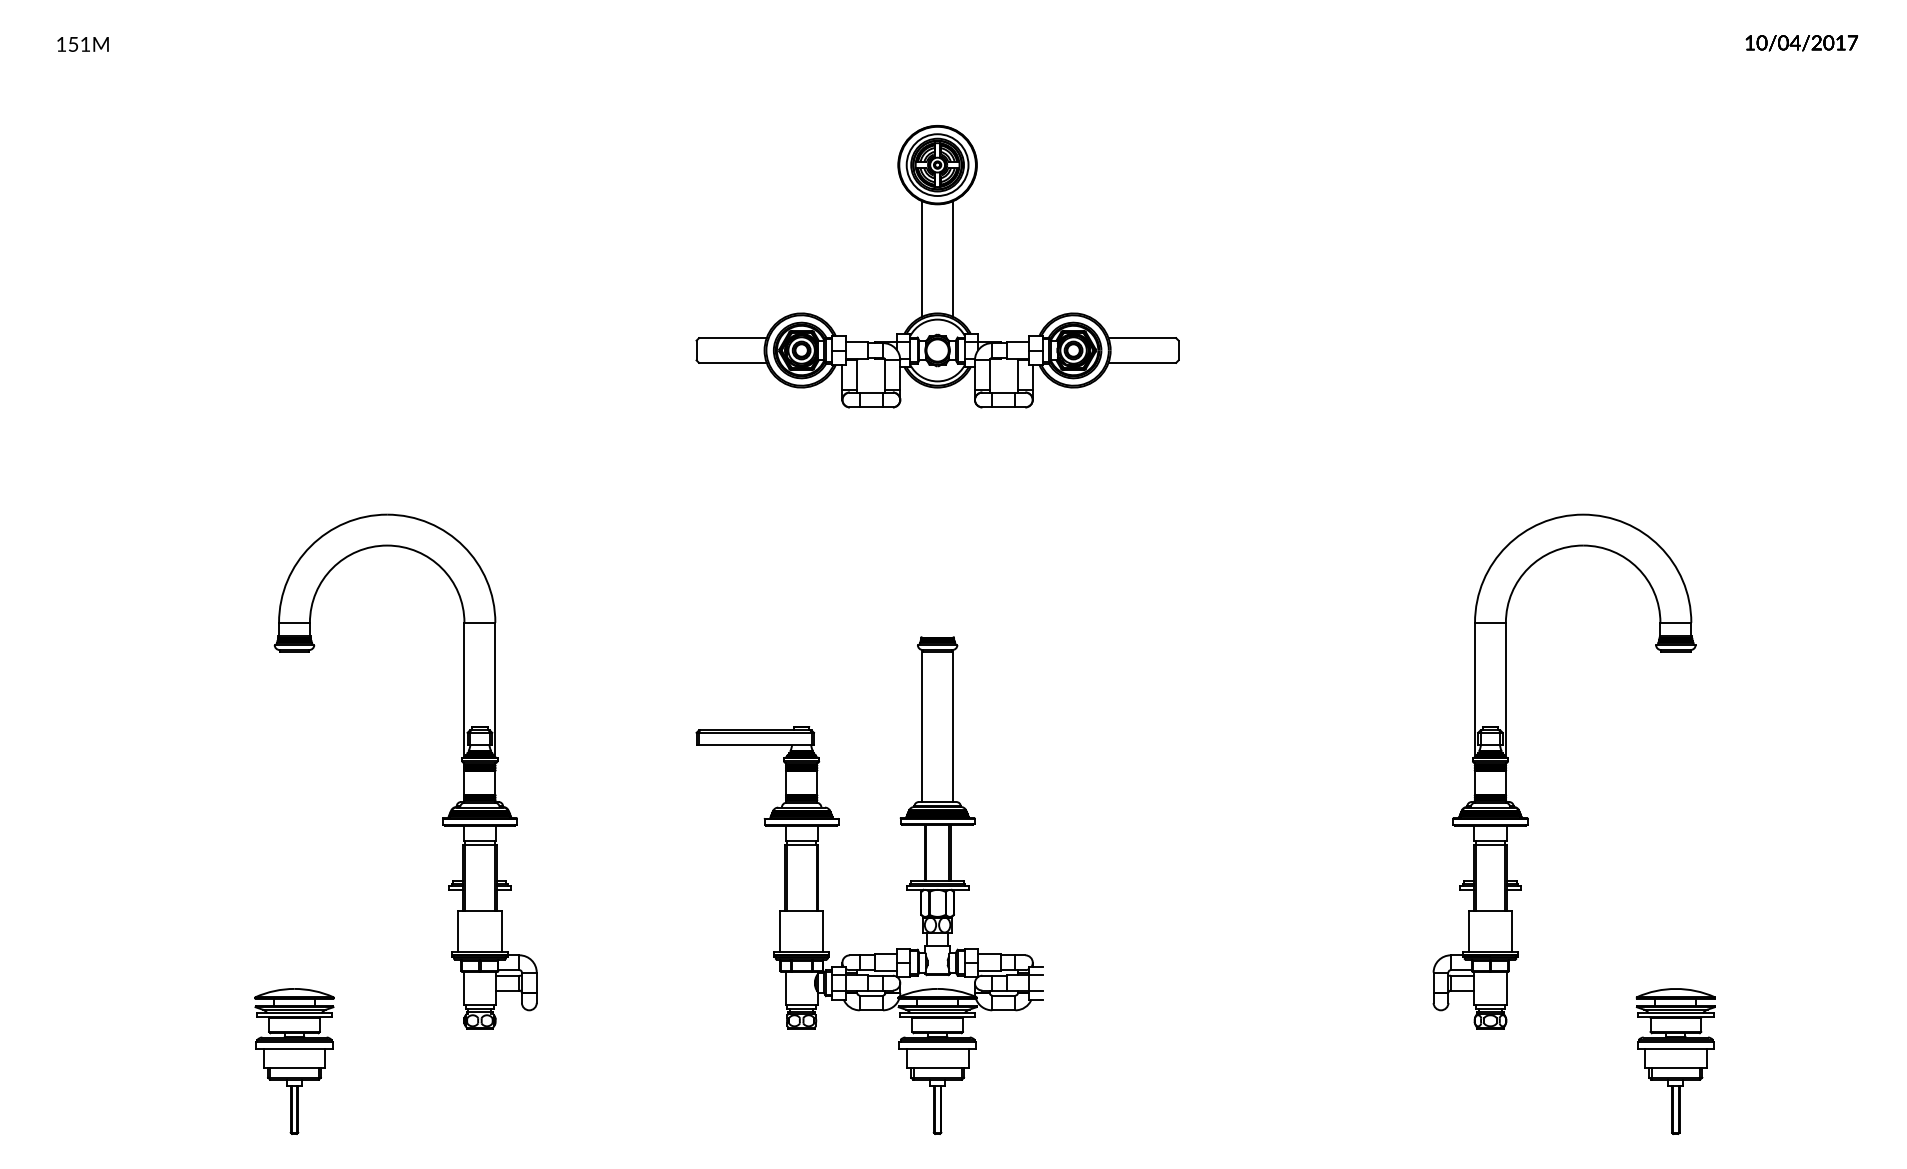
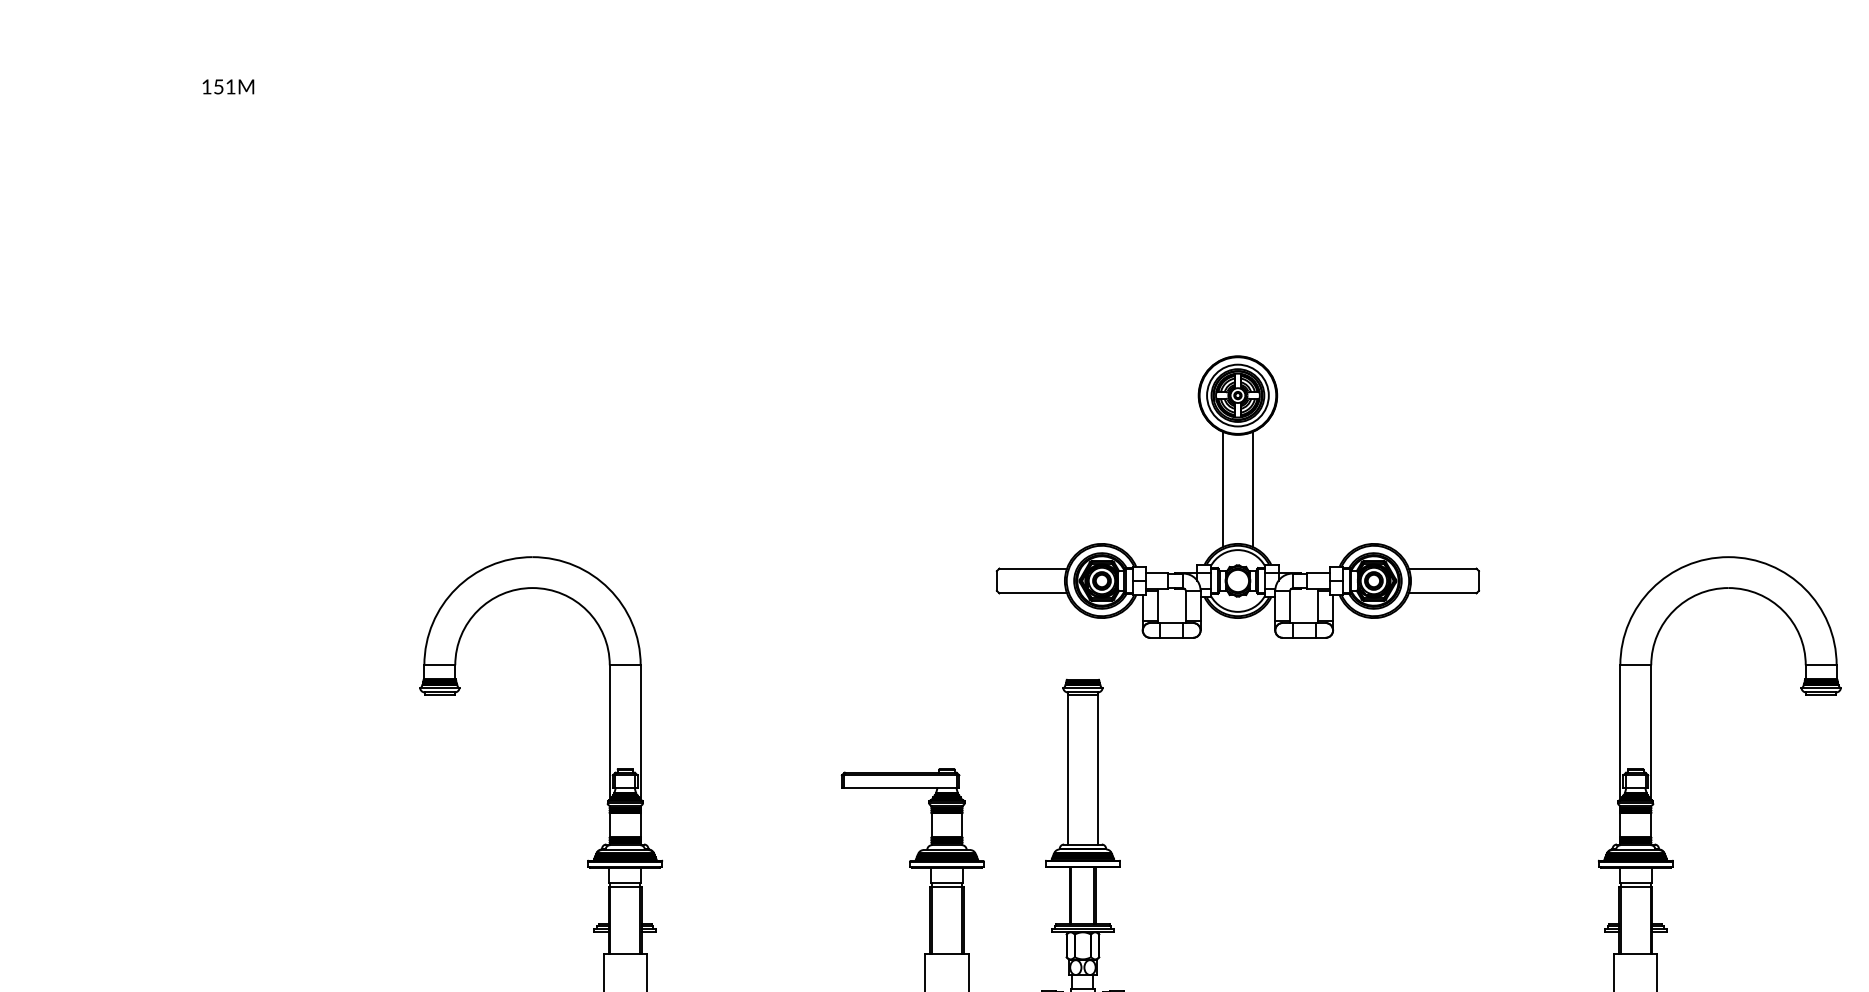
part: (937, 266) -> (1237, 496), moved

